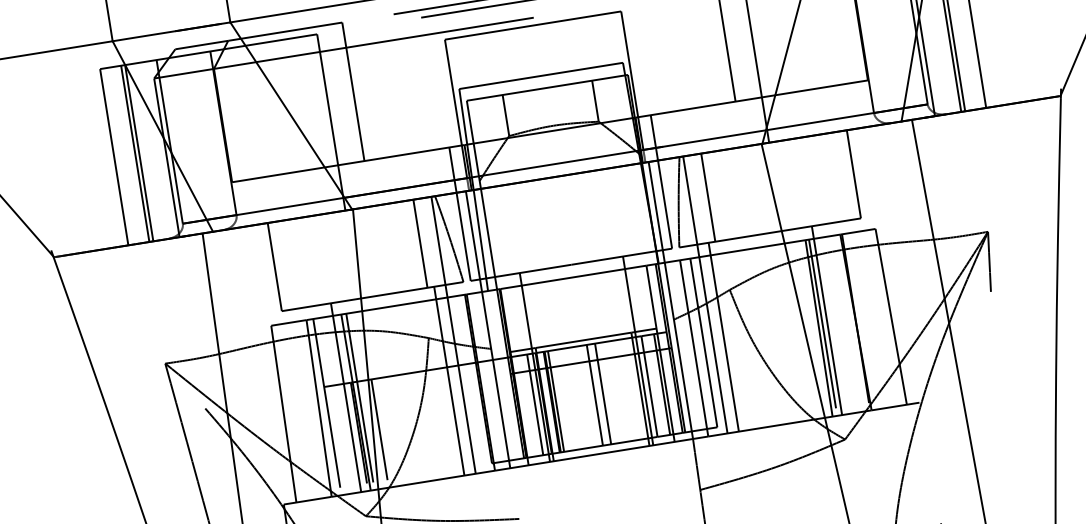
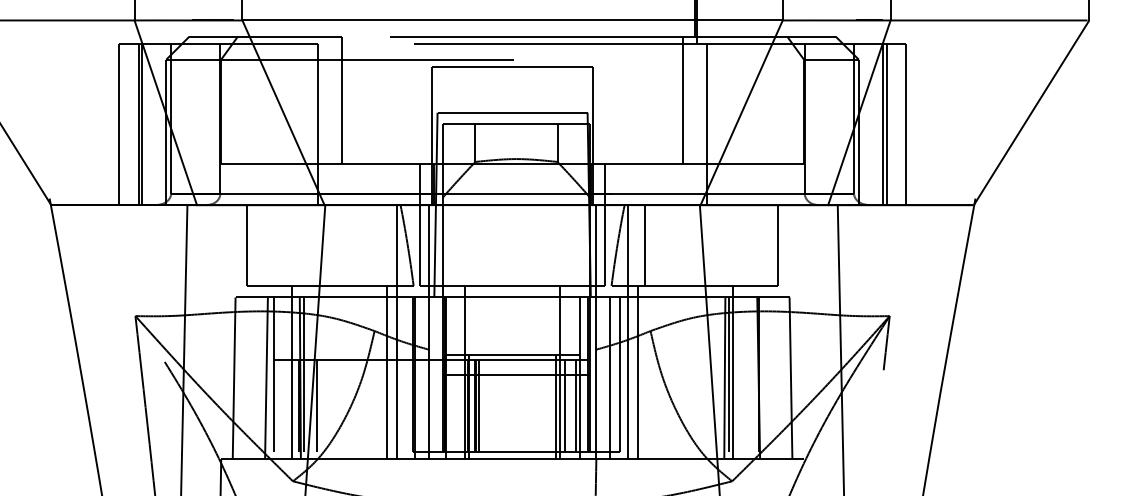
line: (420, 243) -> (380, 245), removed
line: (603, 393) -> (522, 405), removed
line: (594, 394) -> (514, 405), removed
line: (535, 404) -> (460, 405), removed

